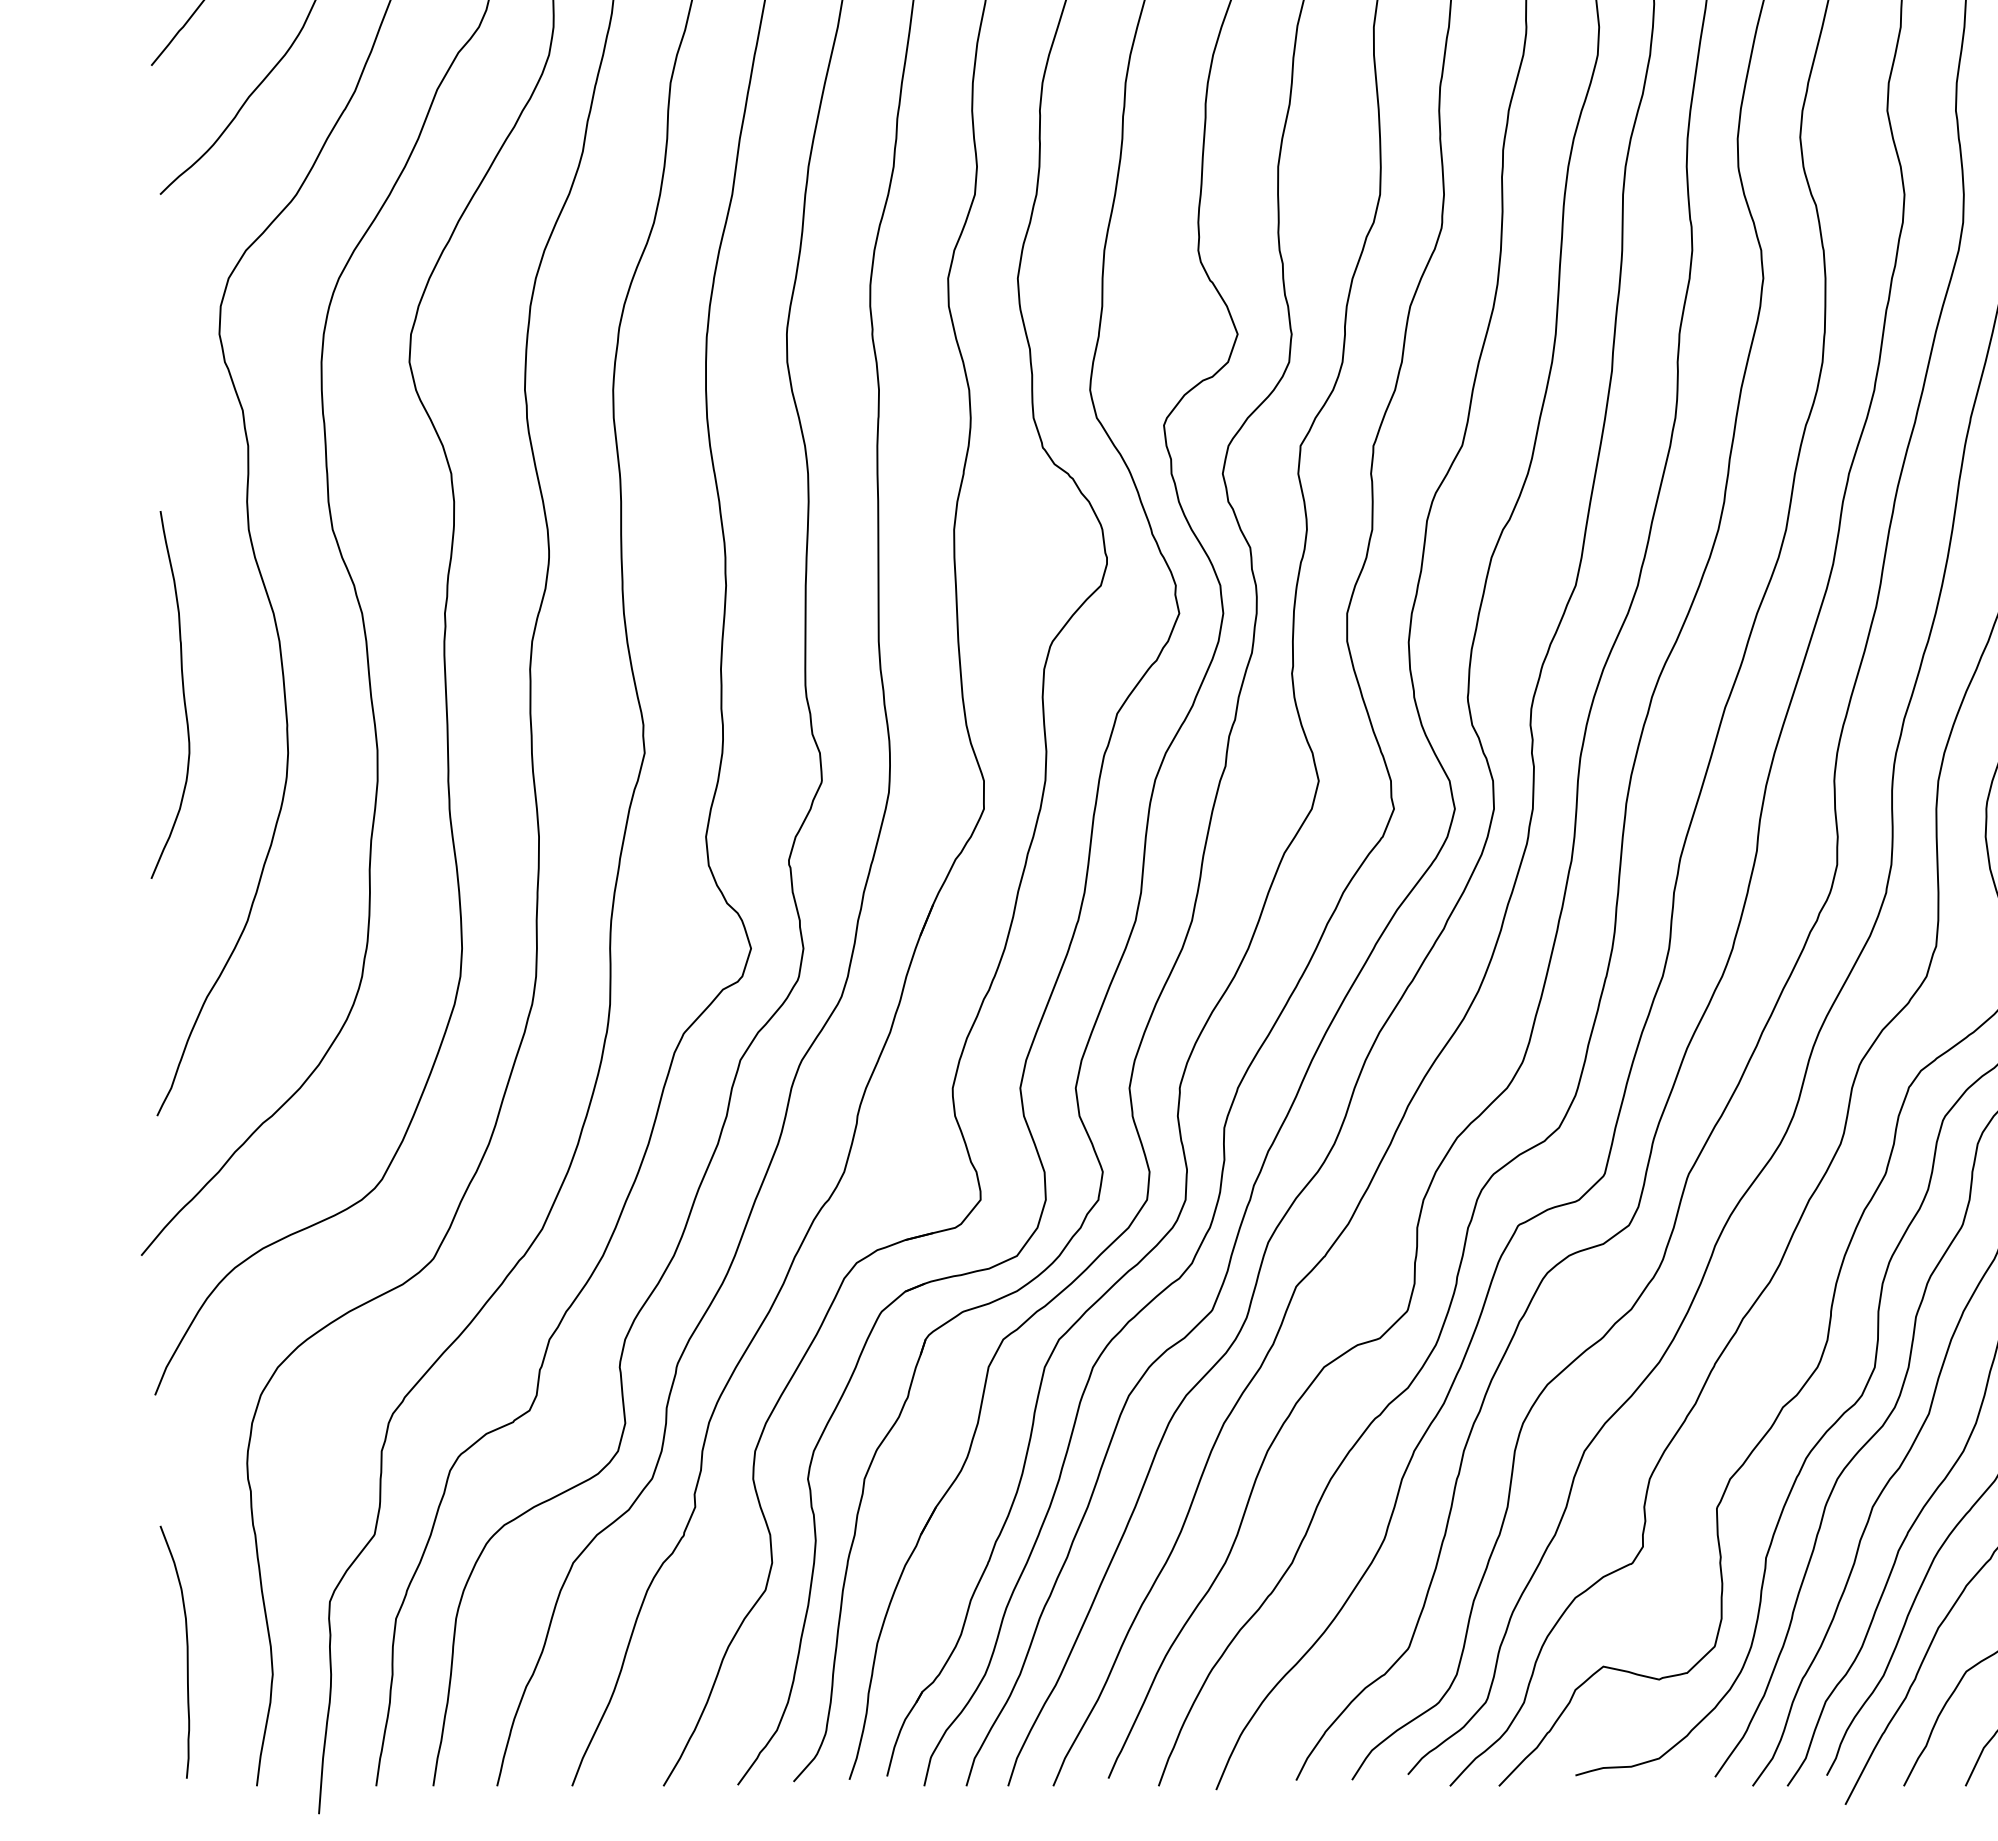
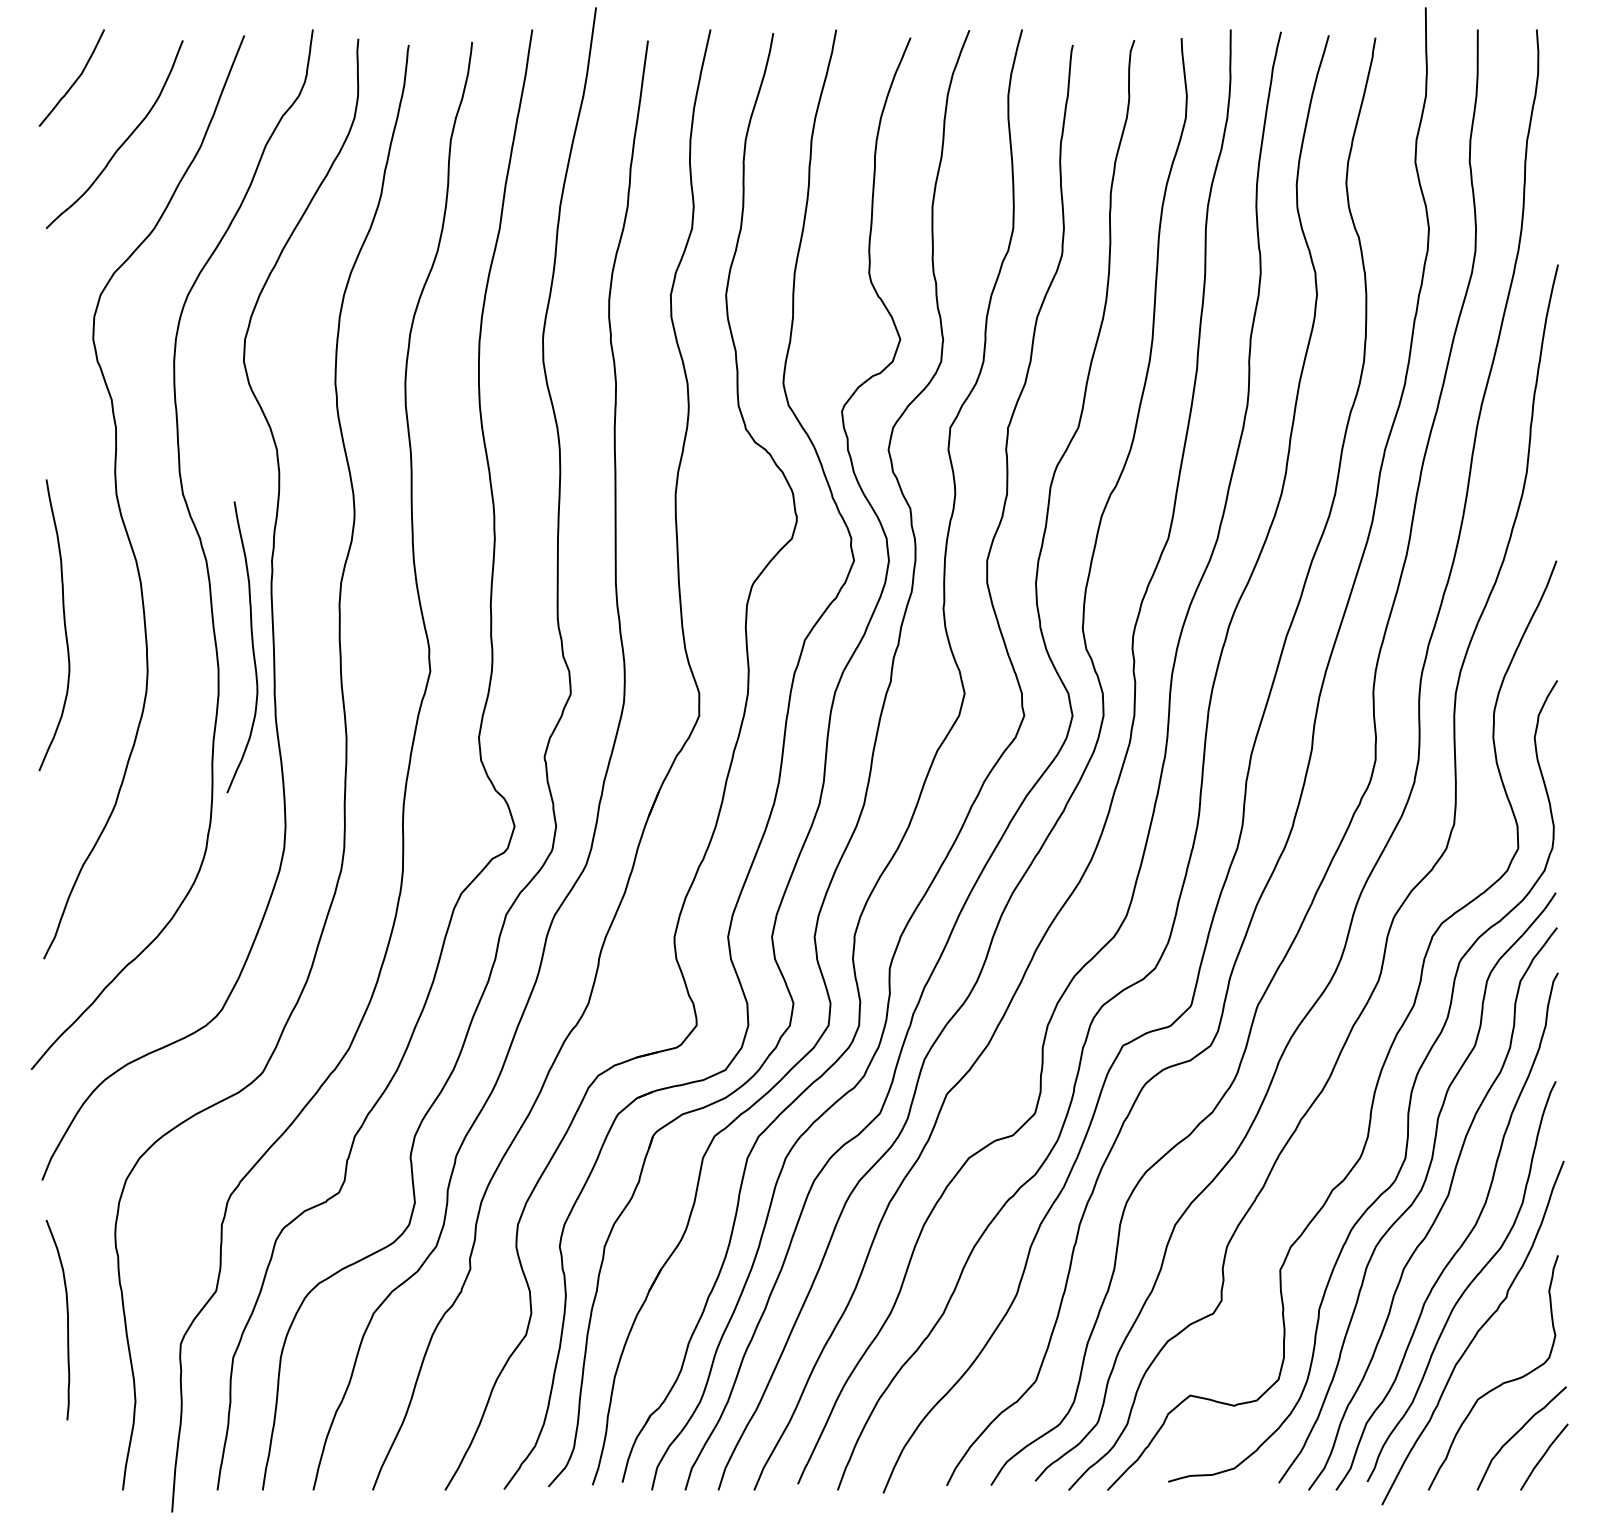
curve: (419, 719) -> (251, 644), added
curve: (186, 1652) -> (67, 1320), moved

